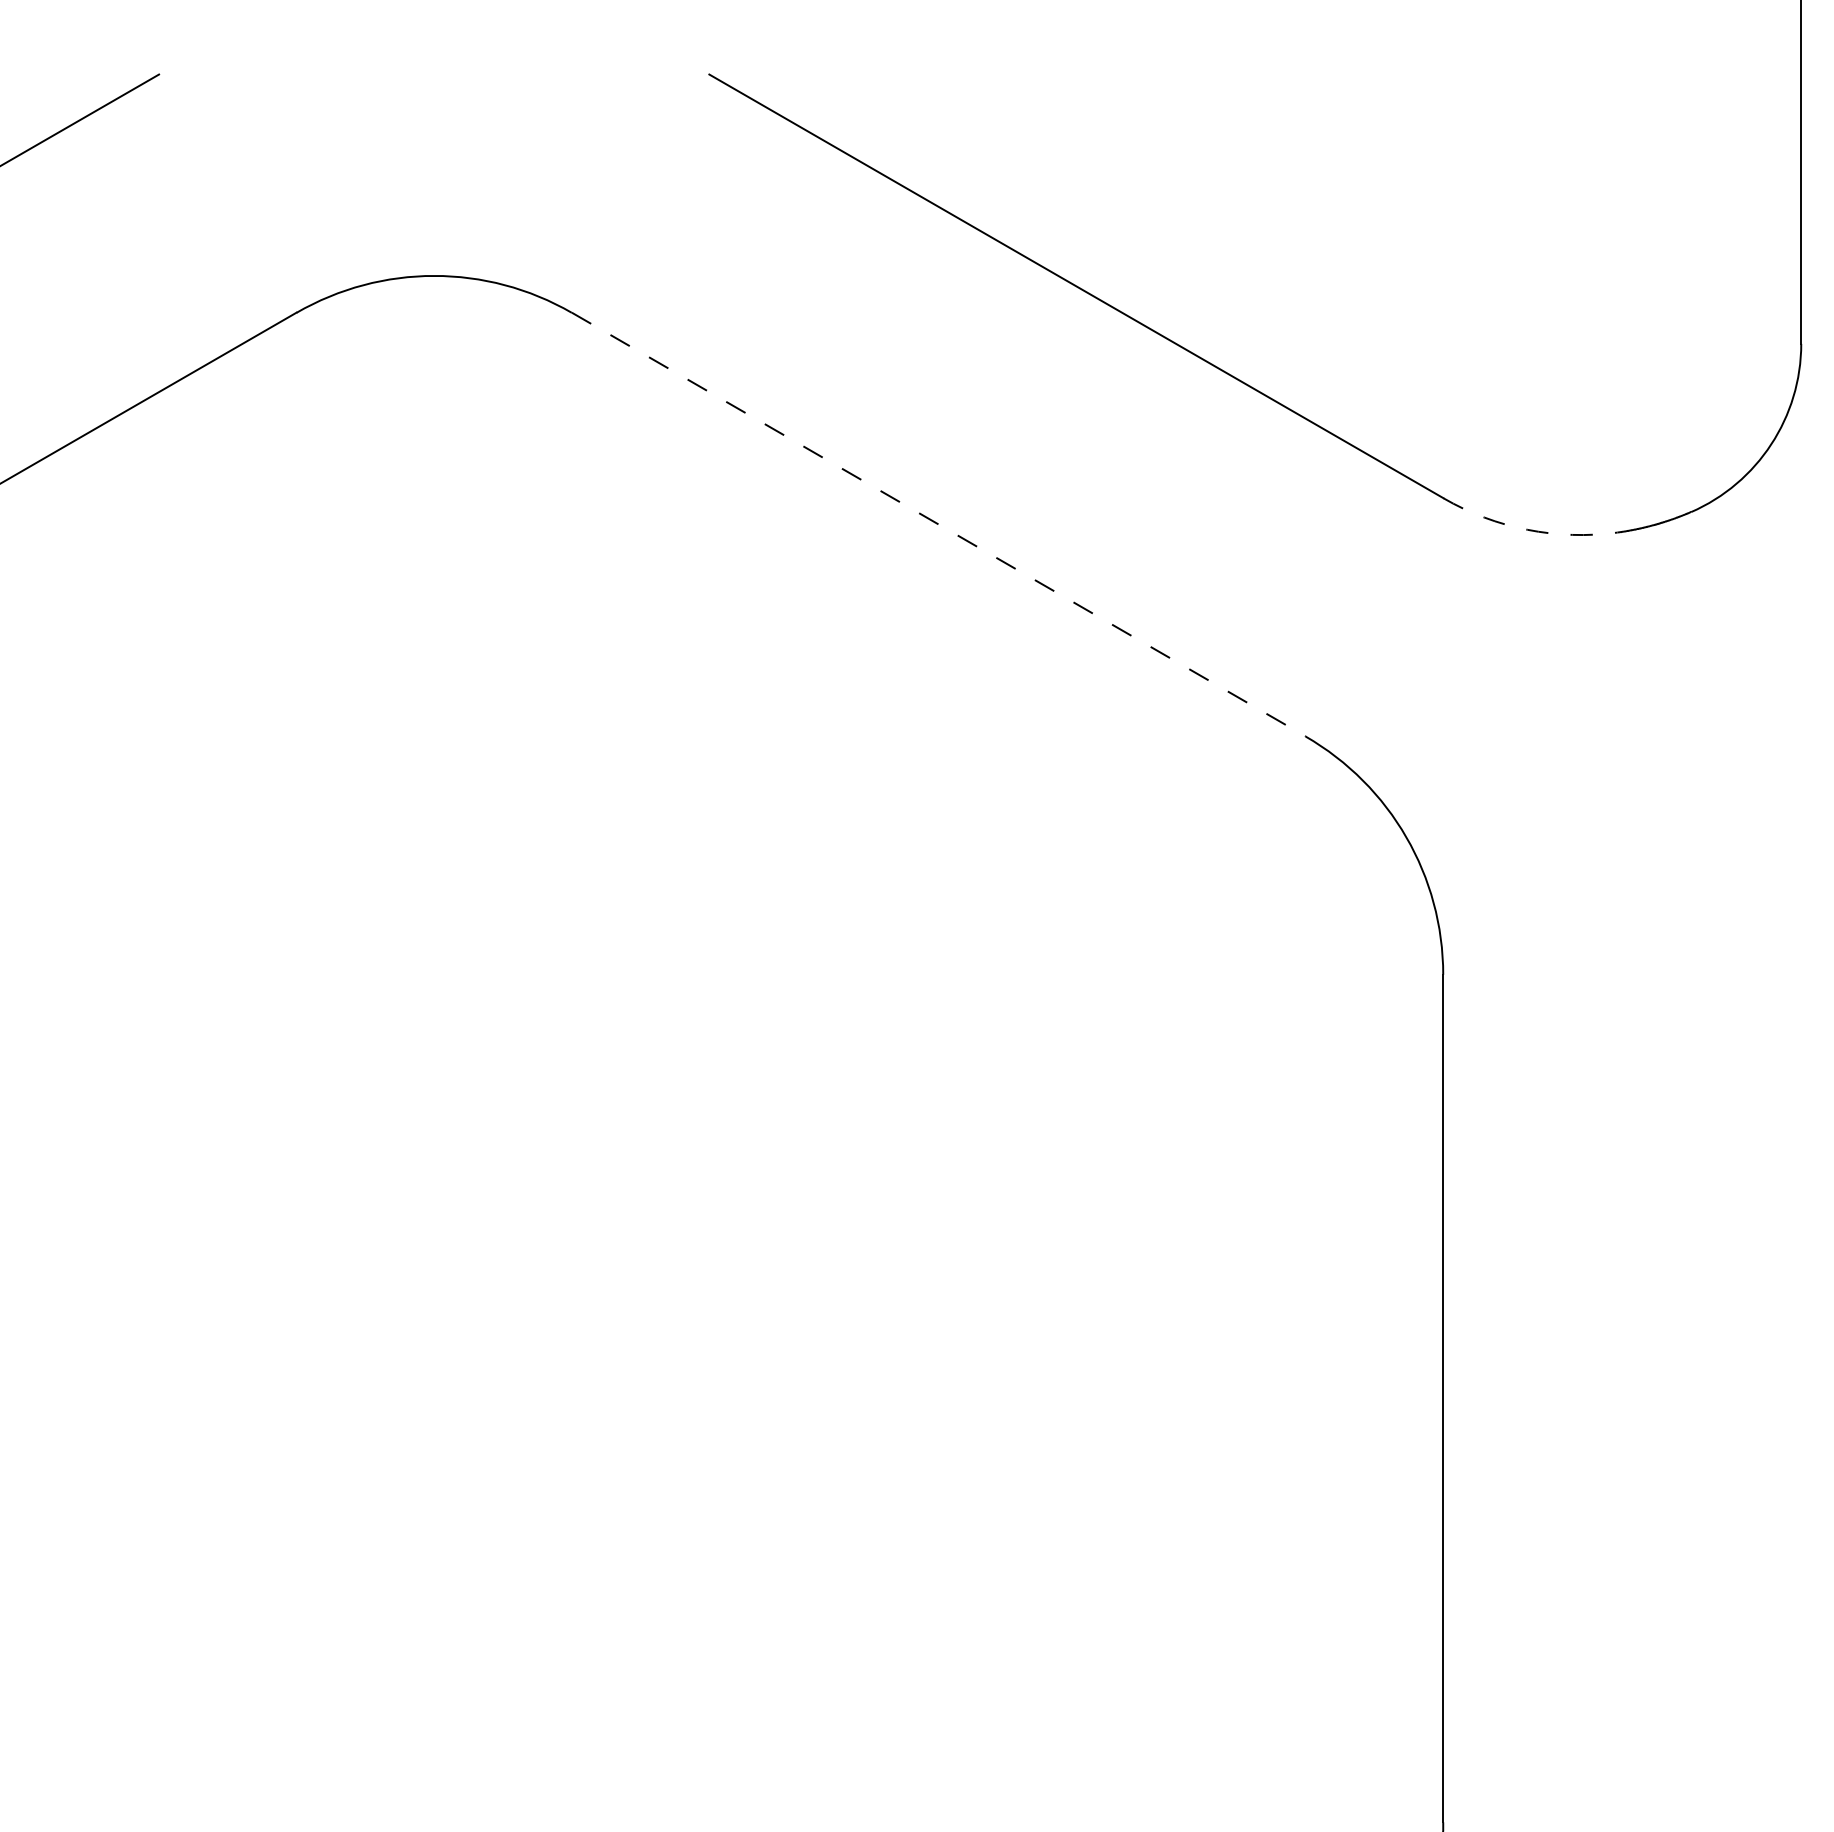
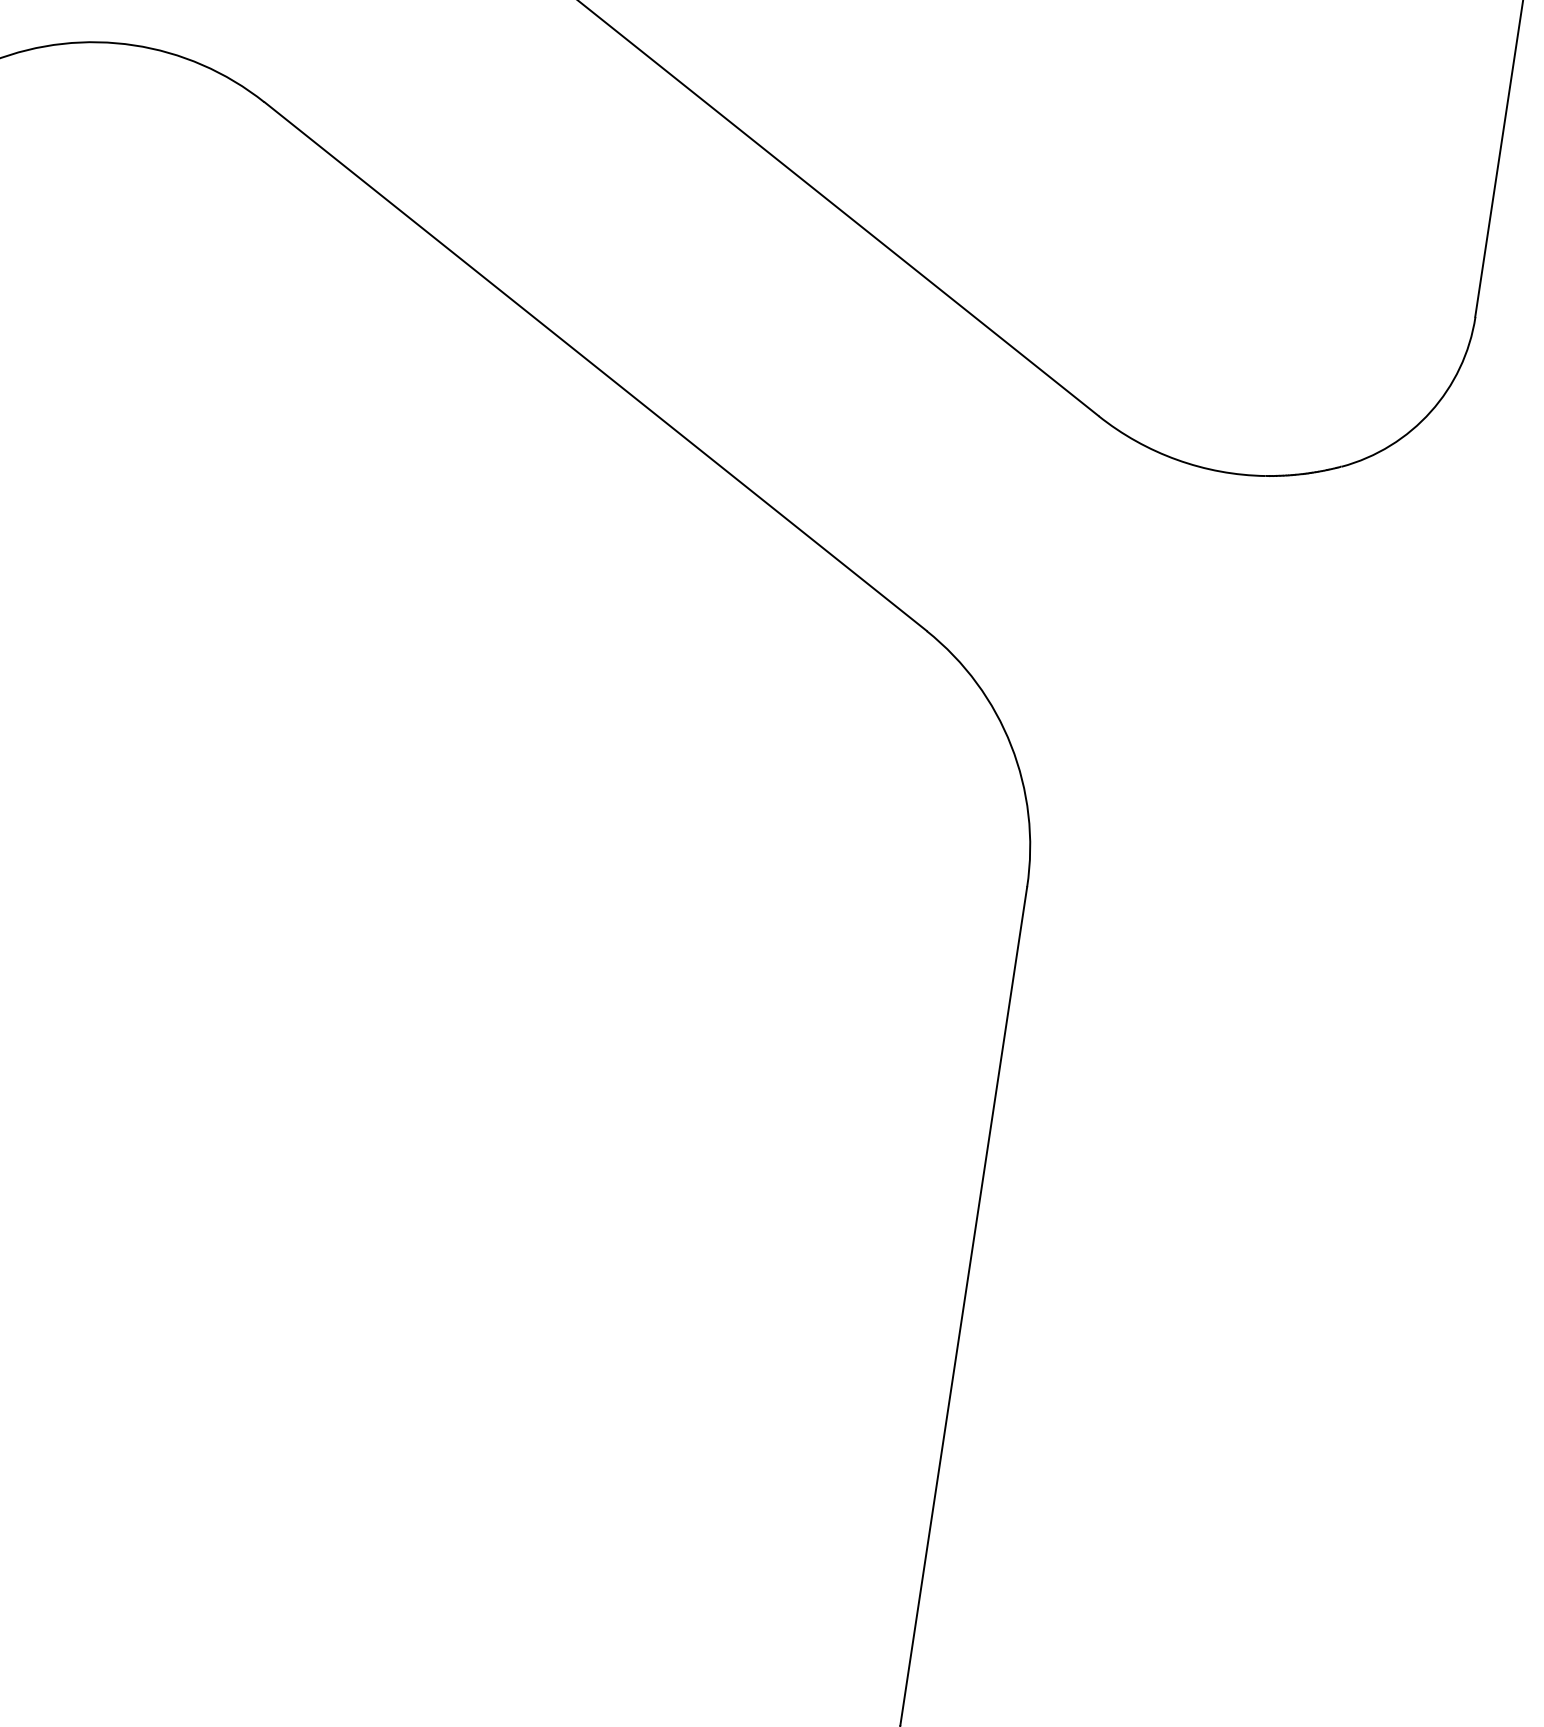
line: (938, 524) -> (595, 366), dashed -> solid
arc: (1527, 529) -> (1177, 459), dashed -> solid

